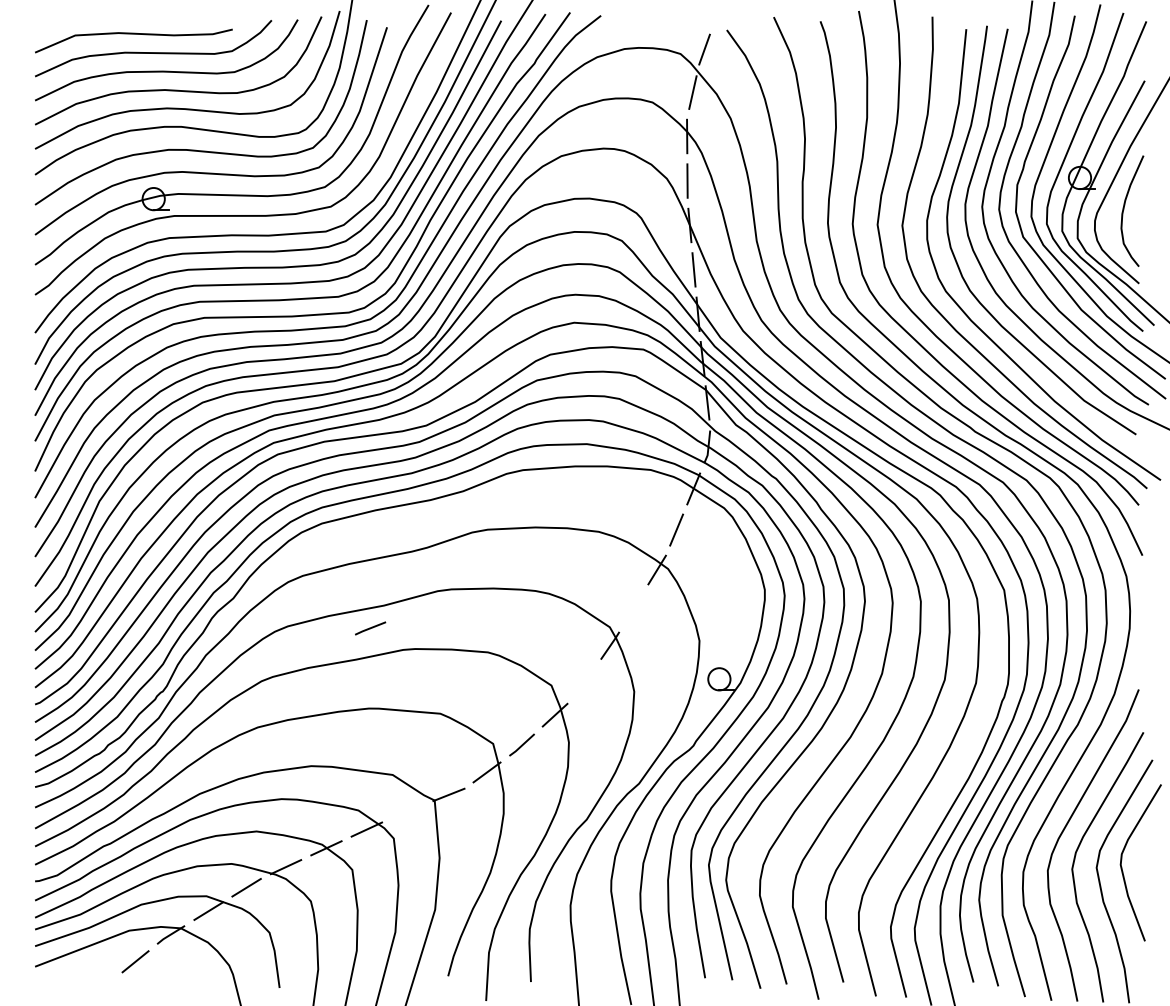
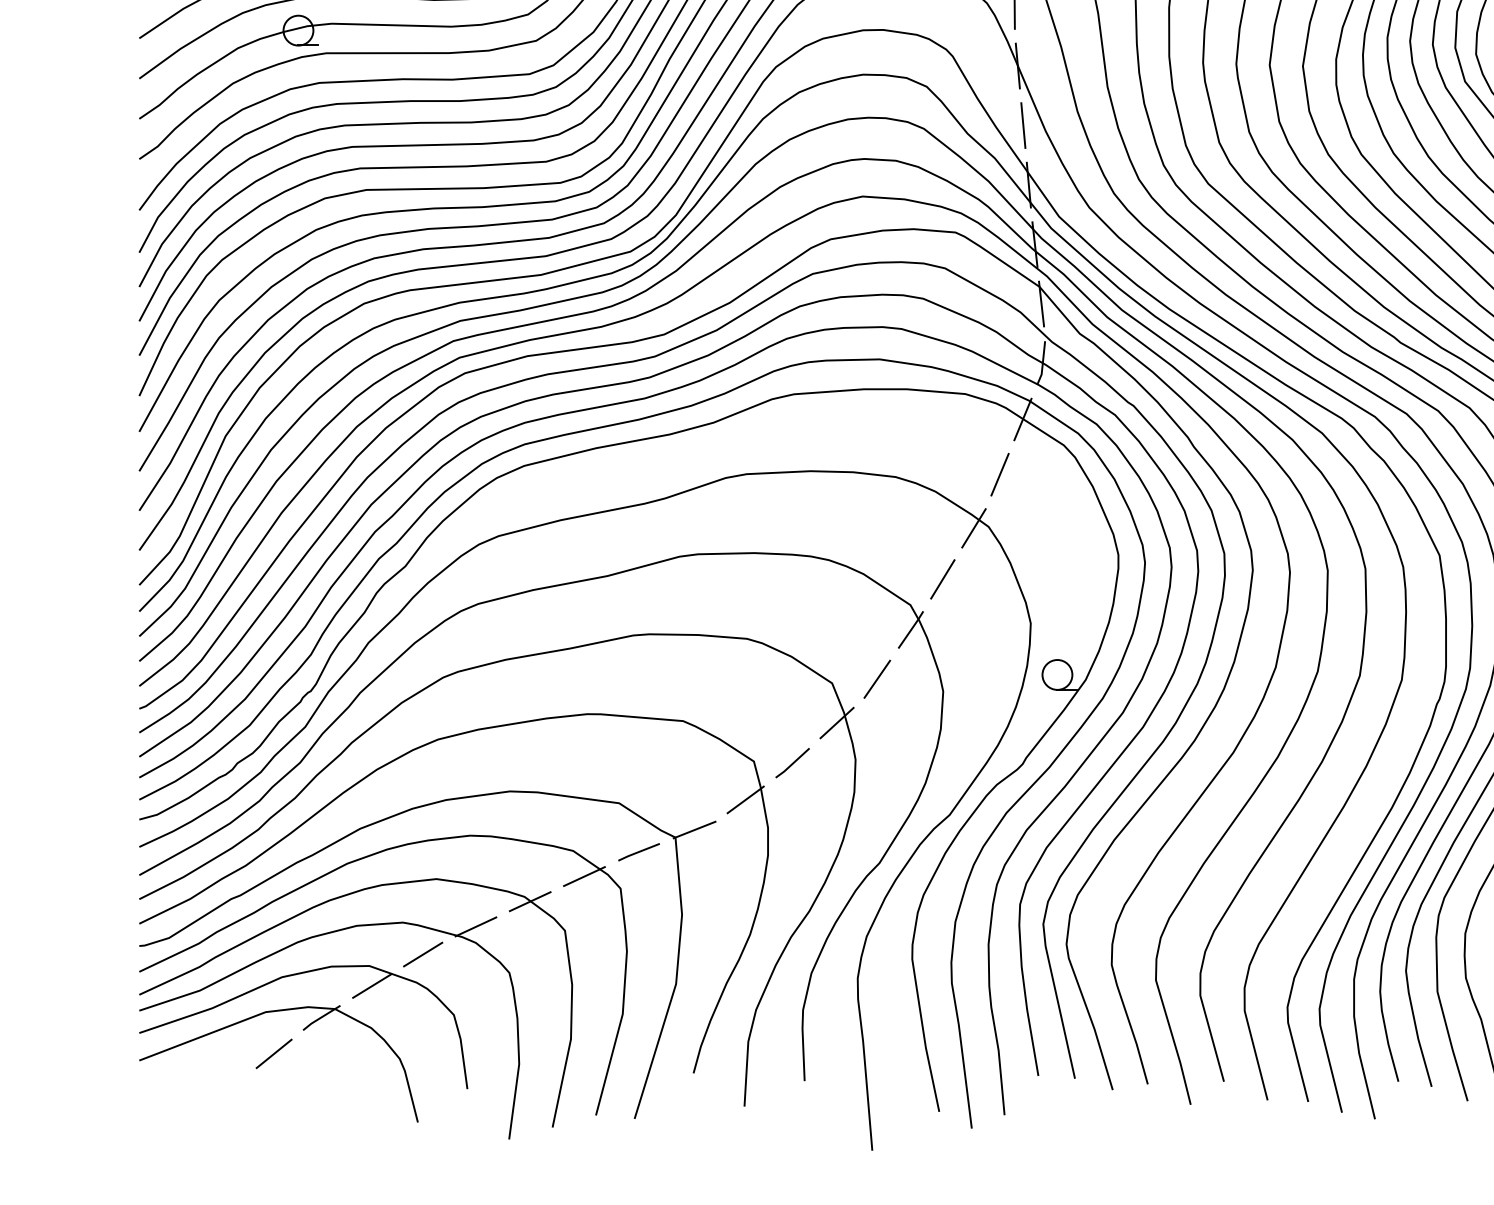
line: (633, 607) -> (942, 578), added
line: (370, 628) -> (638, 852), moved
line: (584, 682) -> (876, 679), added

